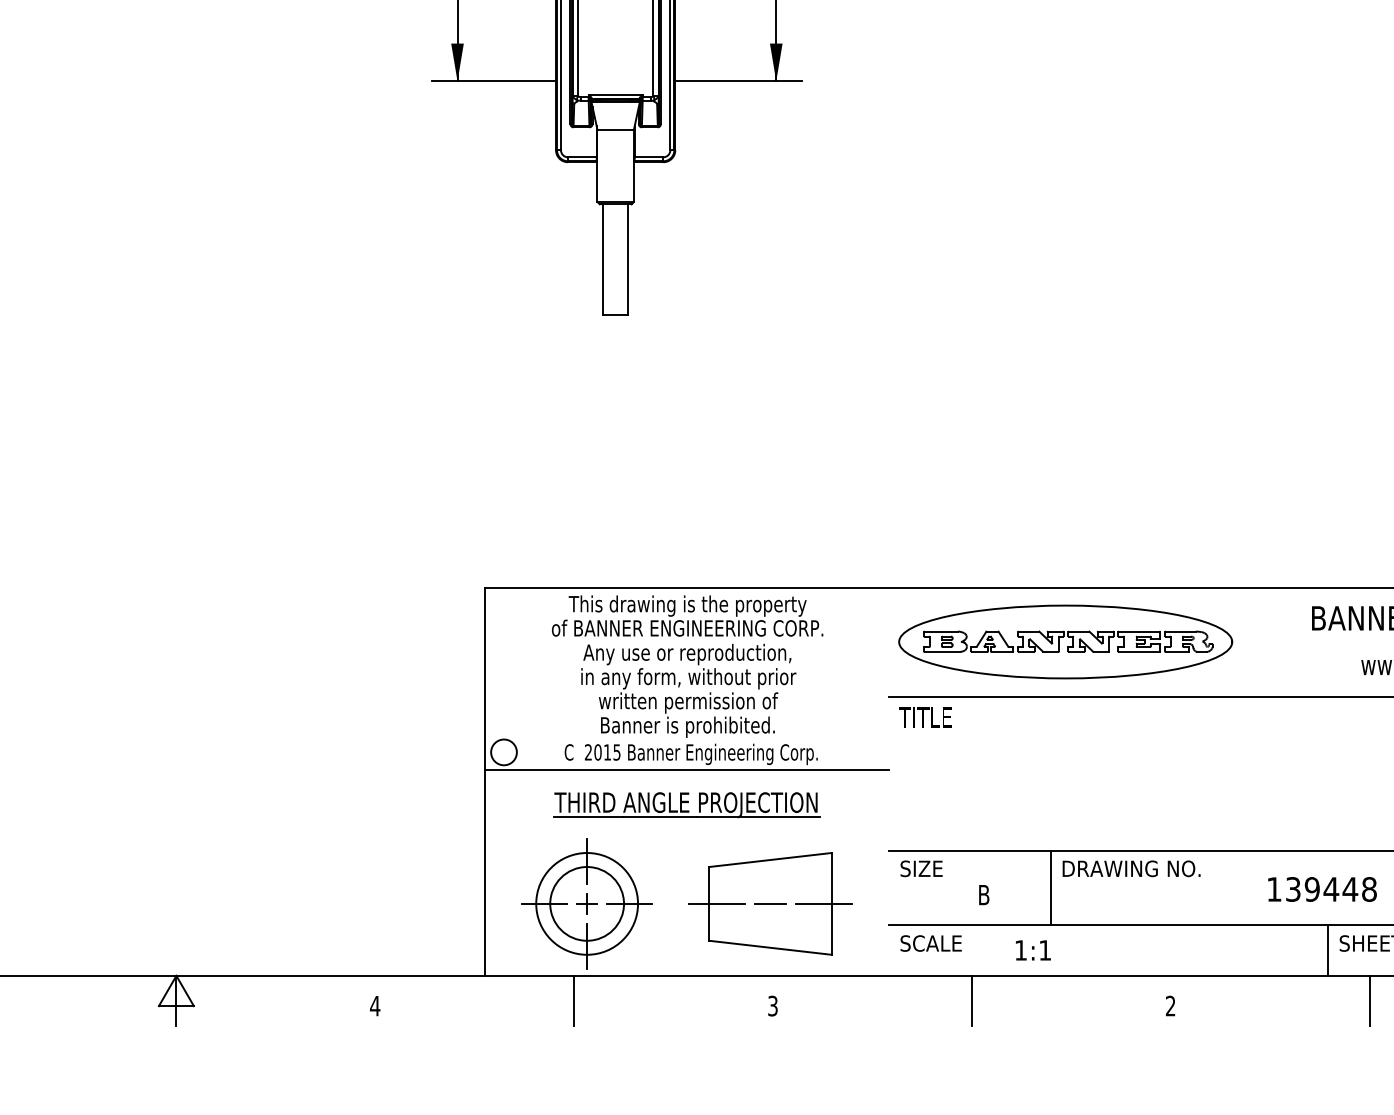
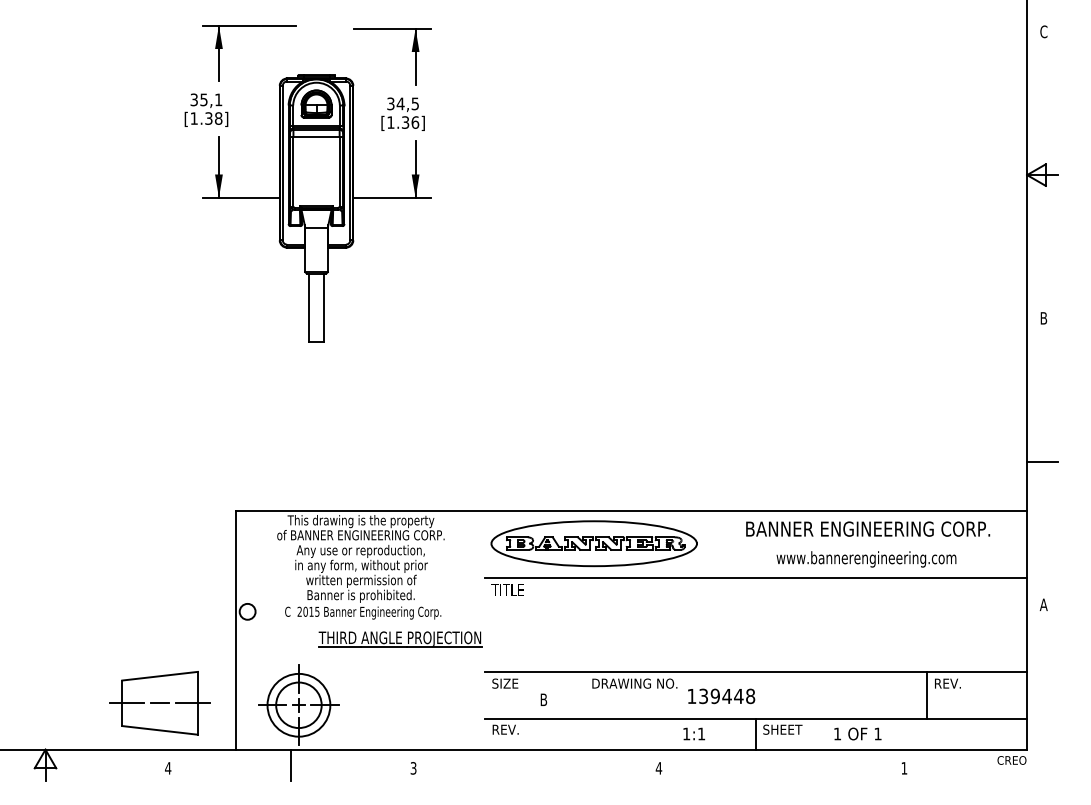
line: (686, 769) -> (360, 622), removed
part: (686, 805) -> (400, 639), moved
line: (1049, 888) -> (584, 695), removed
text: (1322, 889) -> (721, 696), moved
part: (769, 904) -> (159, 703), moved
text: (931, 943) -> (511, 729), SCALE -> REV.
text: (1032, 949) -> (693, 733), moved
line: (972, 999) -> (536, 764), removed
line: (1369, 999) -> (781, 764), removed
text: (1169, 1006) -> (658, 768), 2 -> 4

